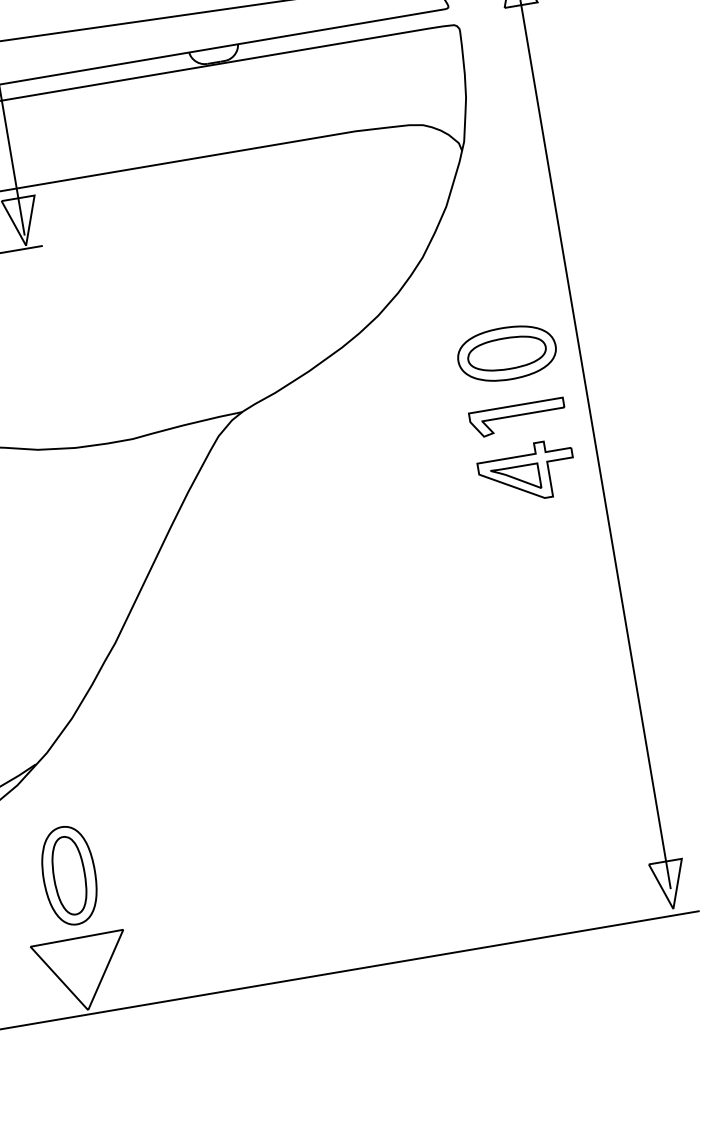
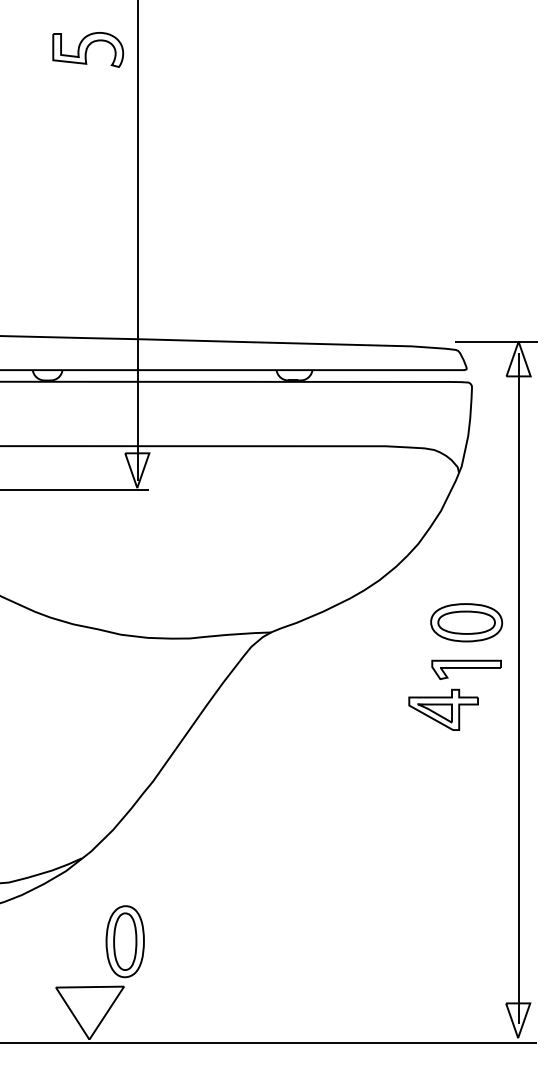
part: (526, 472) -> (443, 709), moved
part: (68, 875) -> (124, 941), moved

